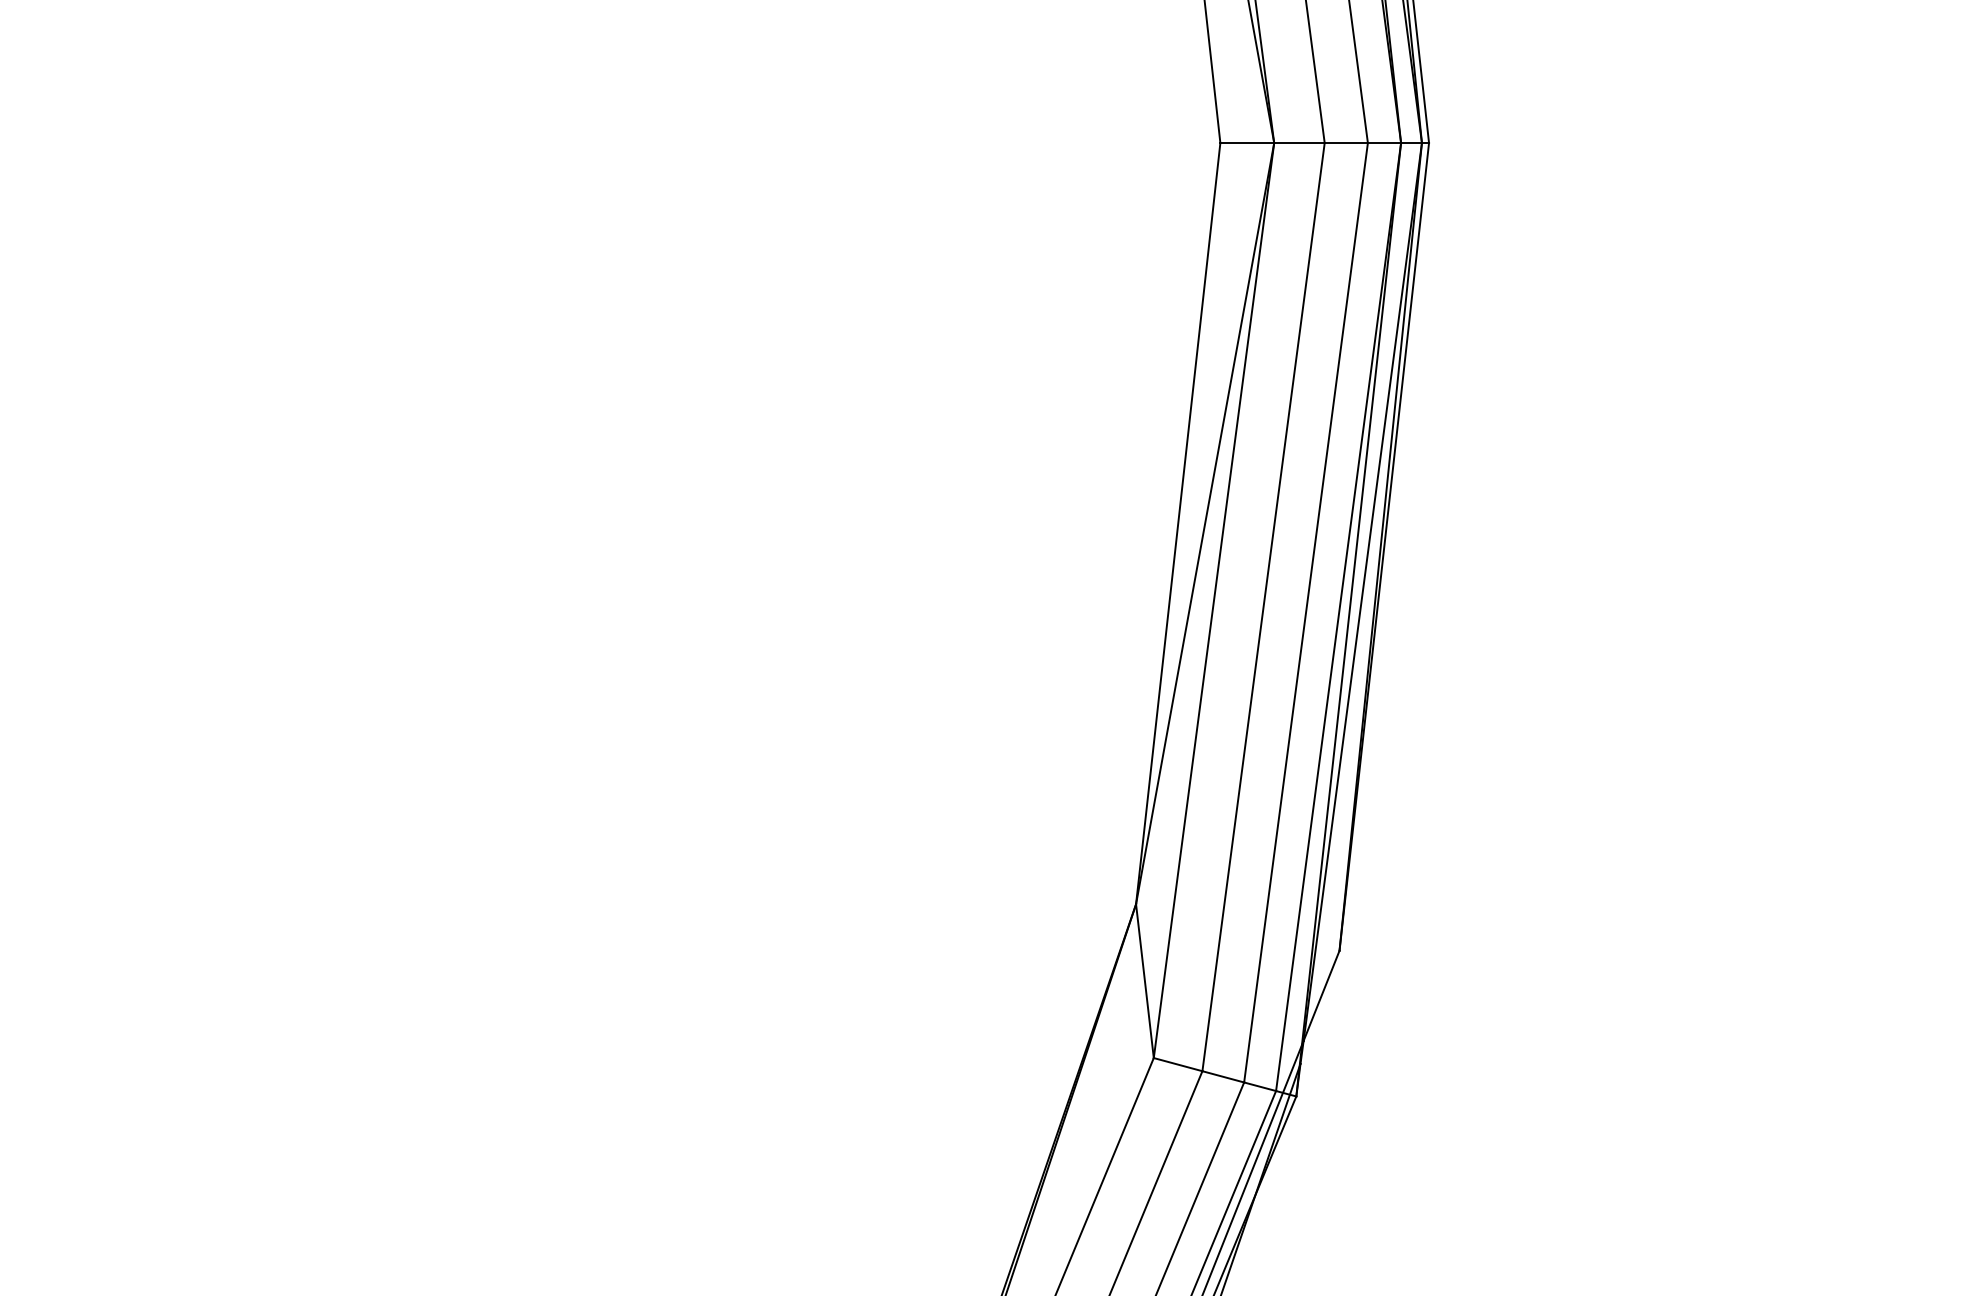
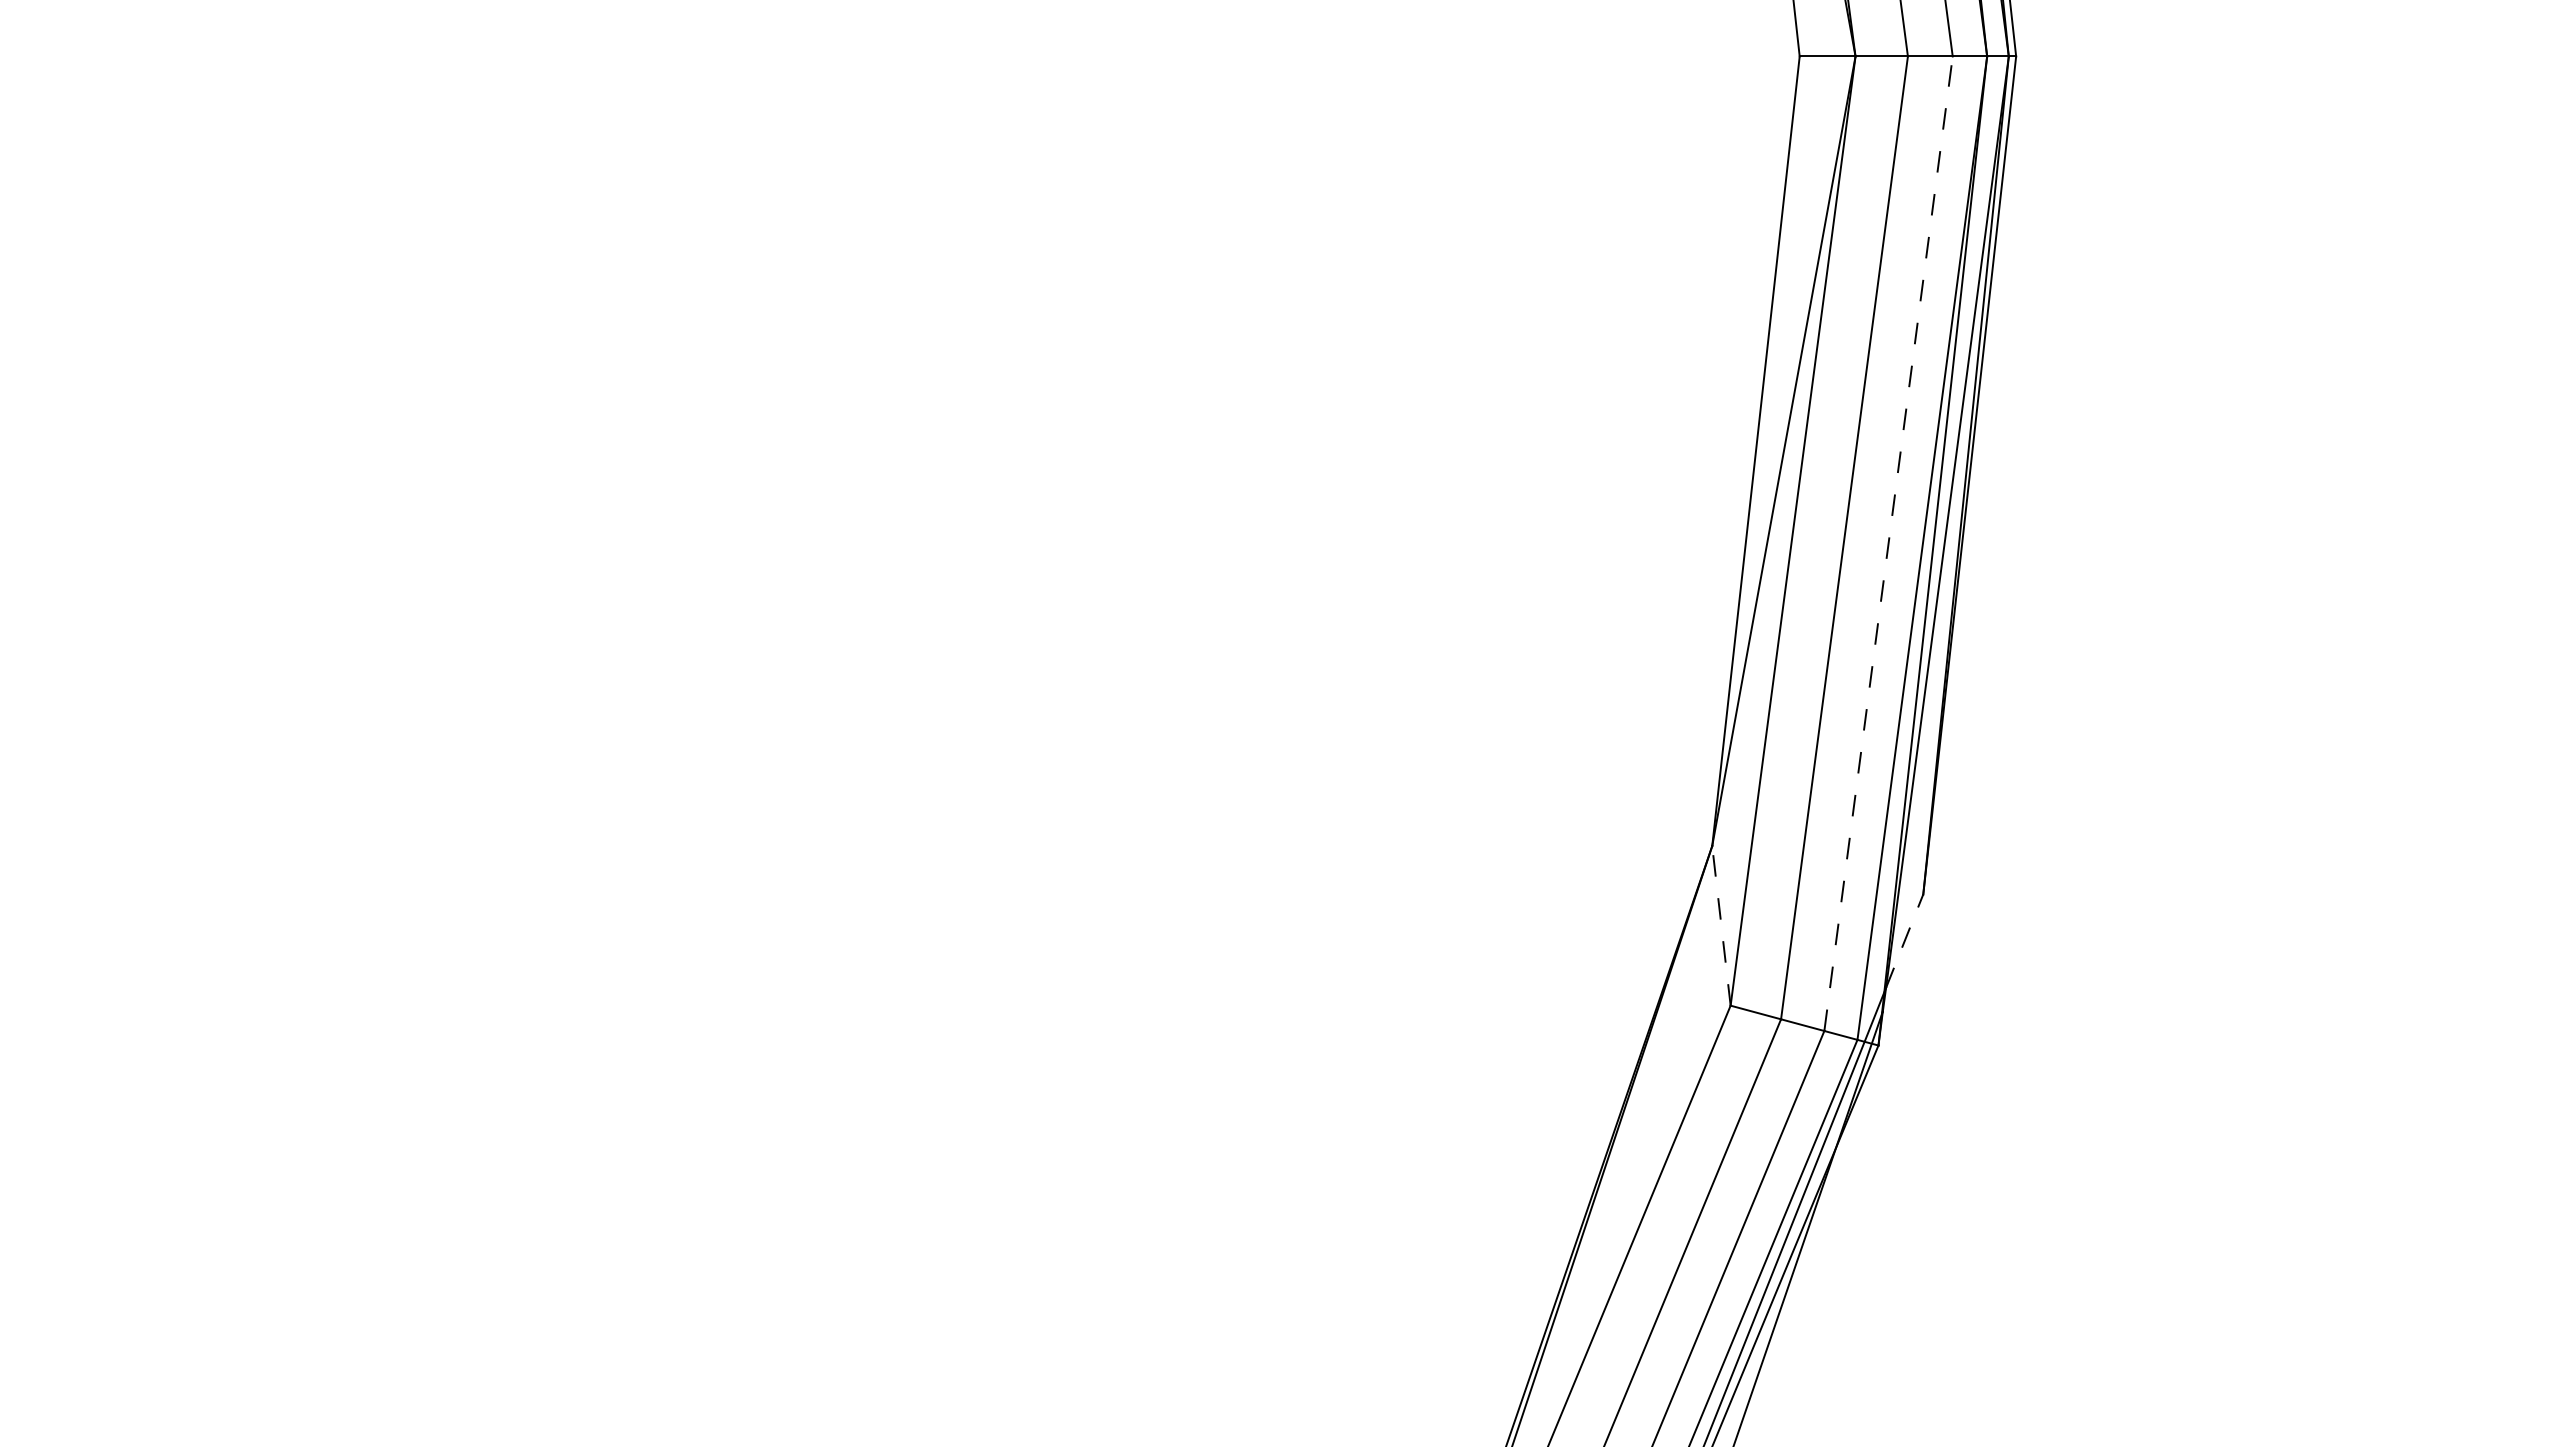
line: (1305, 612) -> (1888, 543), solid -> dashed
line: (1144, 980) -> (1721, 925), solid -> dashed
line: (1321, 995) -> (1904, 940), solid -> dashed

